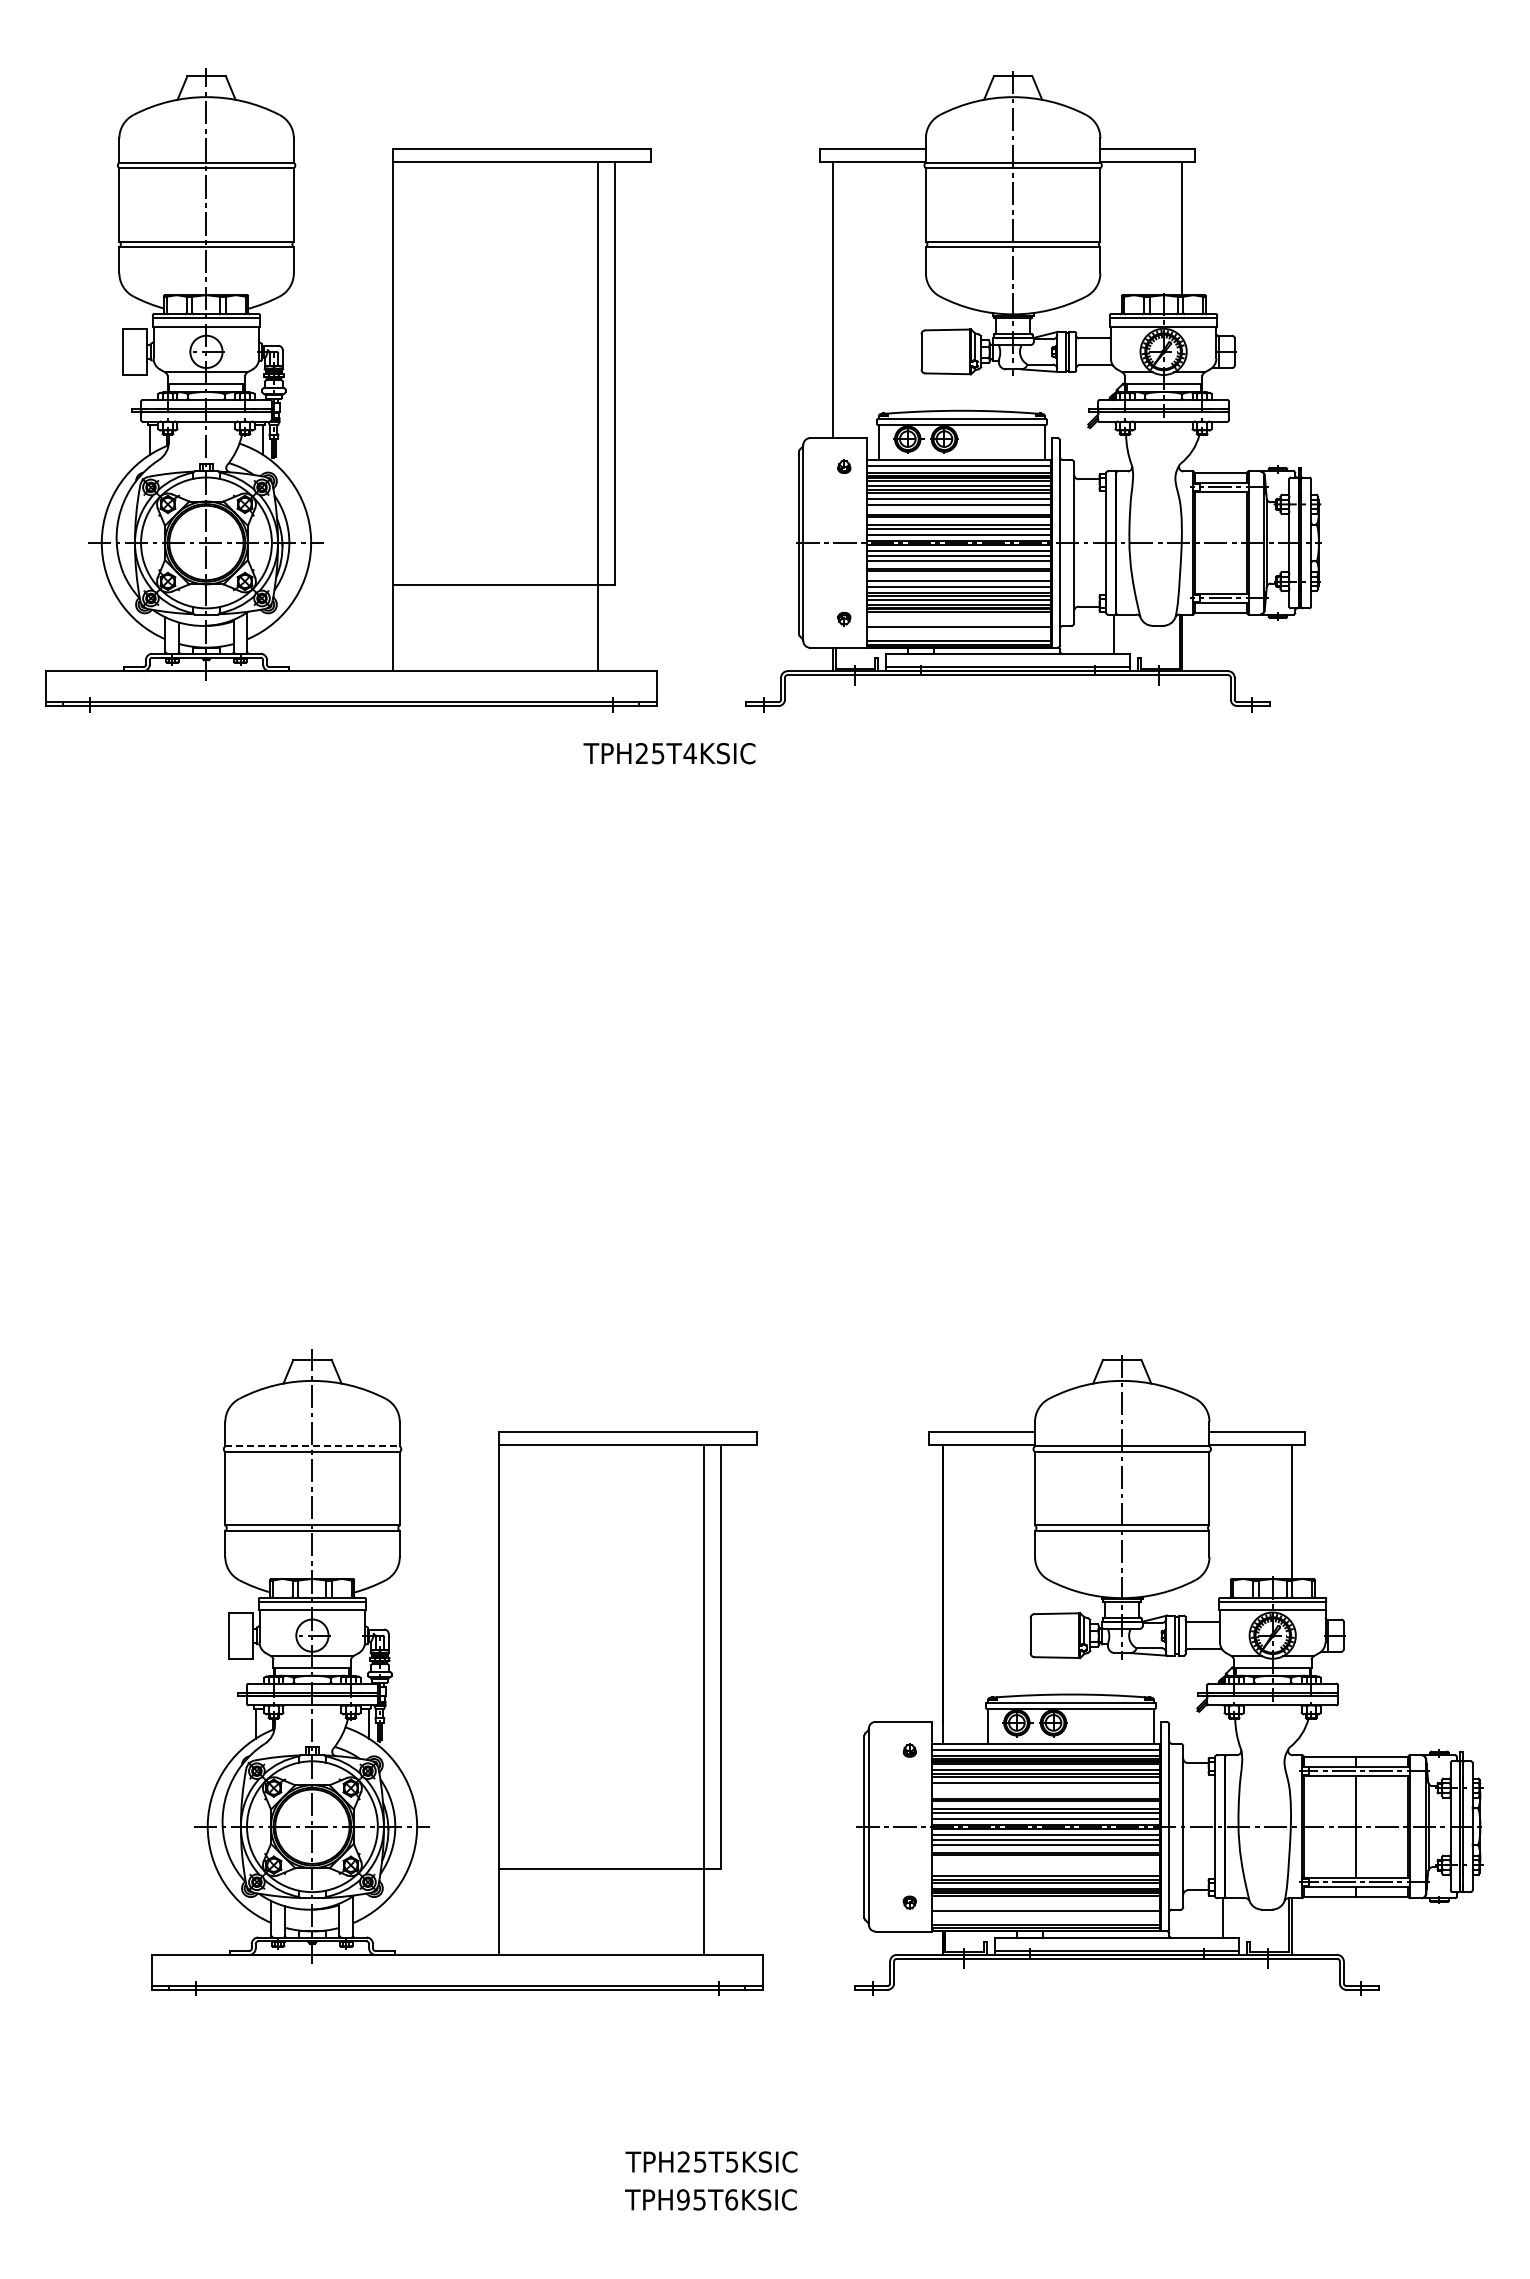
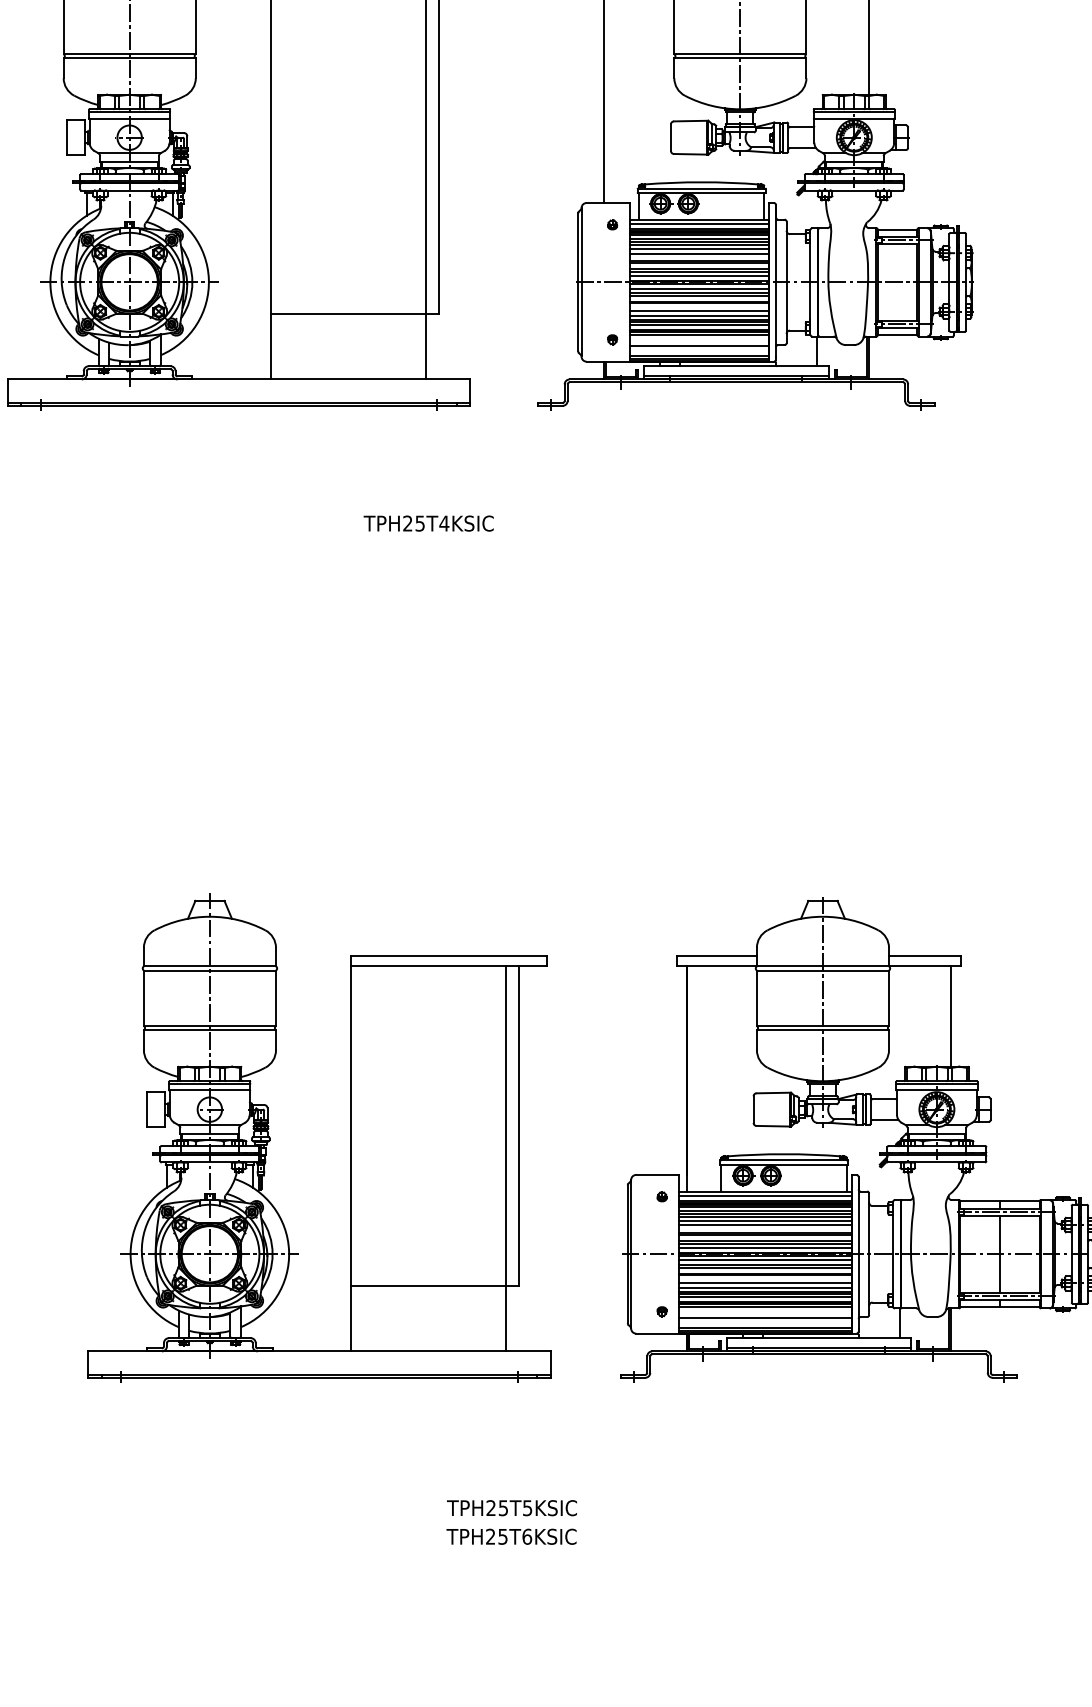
text: (669, 753) -> (428, 523), moved
line: (313, 1446) -> (210, 966), dashed -> solid
line: (1046, 1788) -> (765, 1225), added
line: (1046, 1864) -> (765, 1282), added
line: (1046, 1870) -> (765, 1287), added
text: (683, 2199) -> (490, 1536), TPH95T6KSIC -> TPH25T6KSIC

